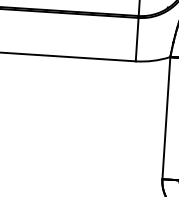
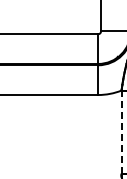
line: (166, 118) -> (121, 132), solid -> dashed

